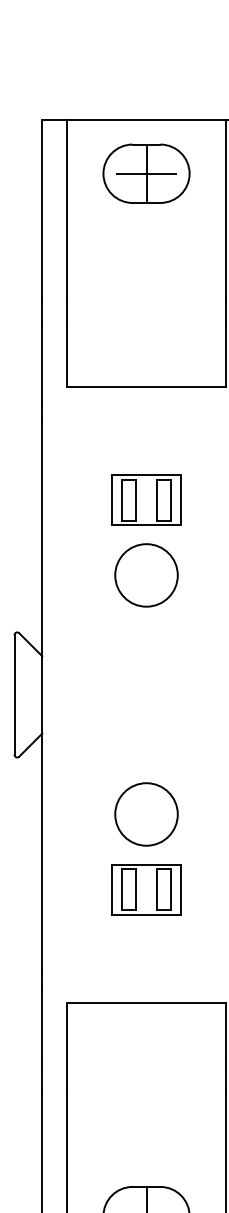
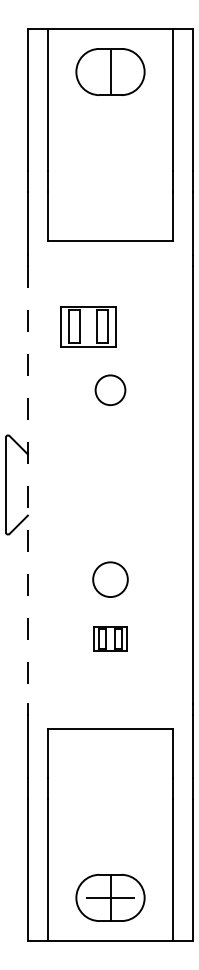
line: (146, 174) -> (110, 72), removed
part: (146, 499) -> (88, 326), moved
circle: (146, 575) -> (110, 390), size x0.6
line: (41, 694) -> (27, 484), solid -> dashed
circle: (146, 814) -> (110, 579), size x0.7
part: (146, 888) -> (110, 638), size x0.6

